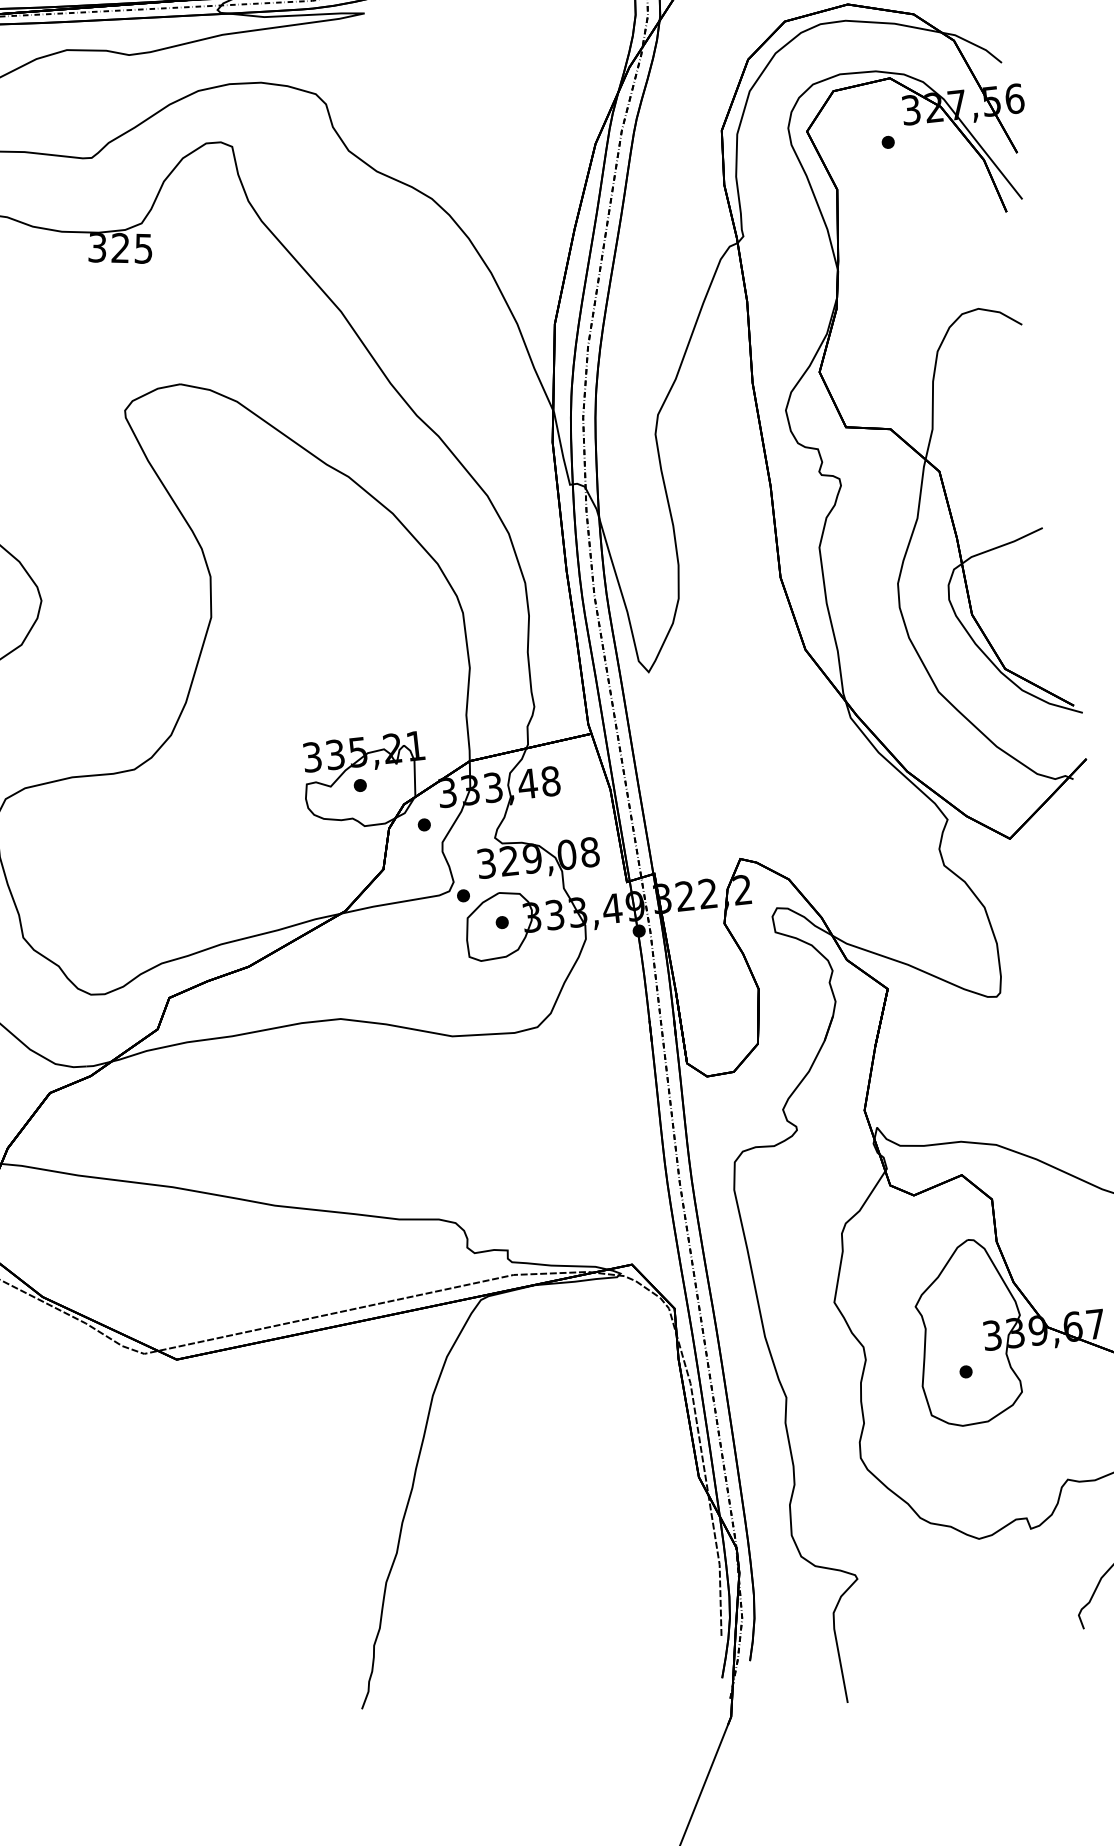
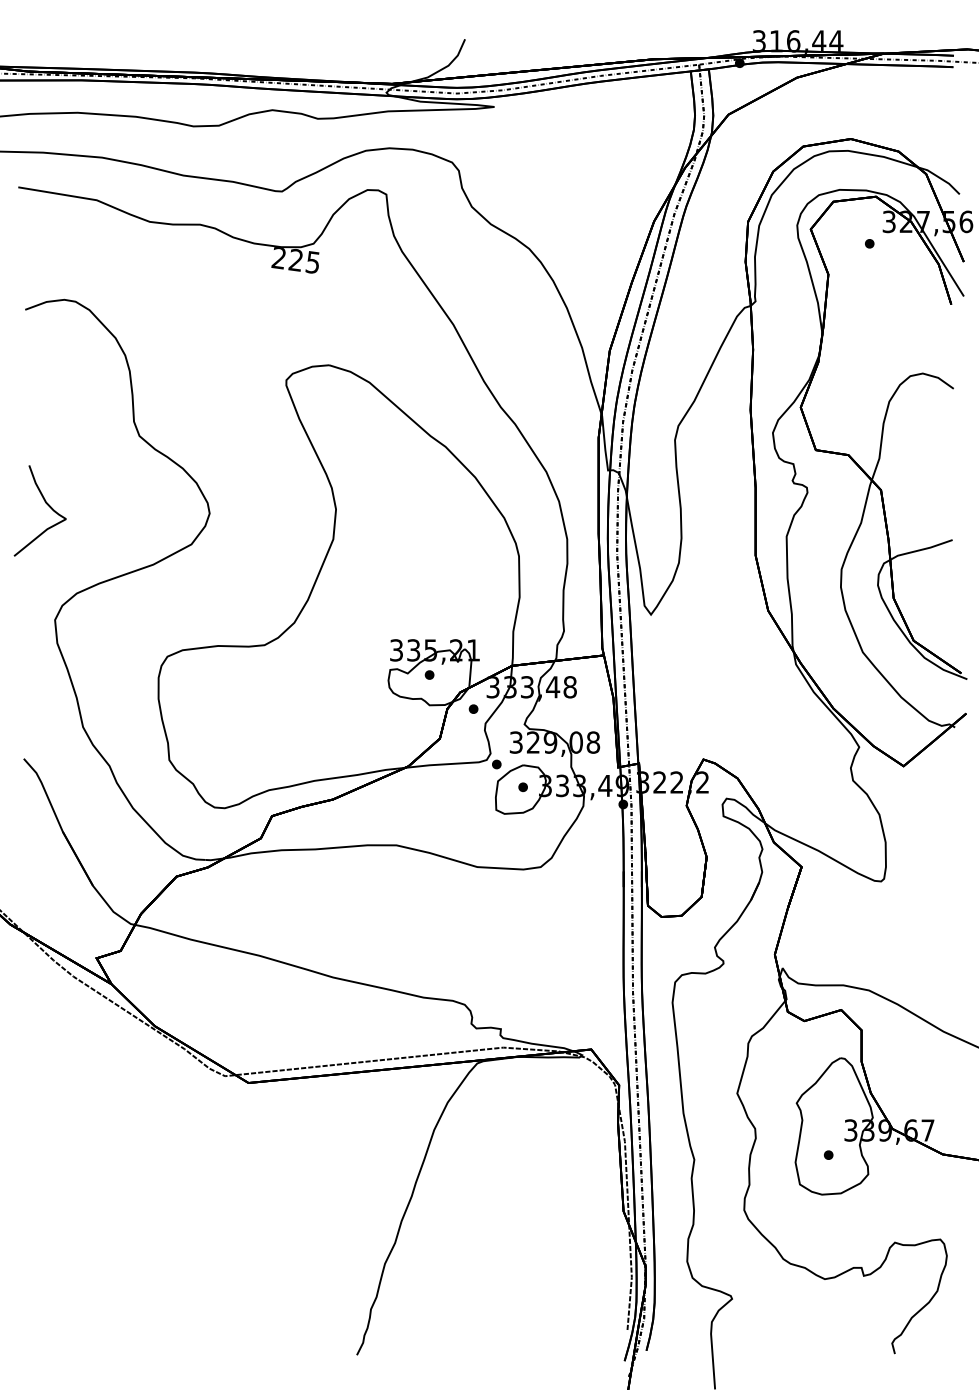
text: (96, 248) -> (278, 258), 325 -> 225

